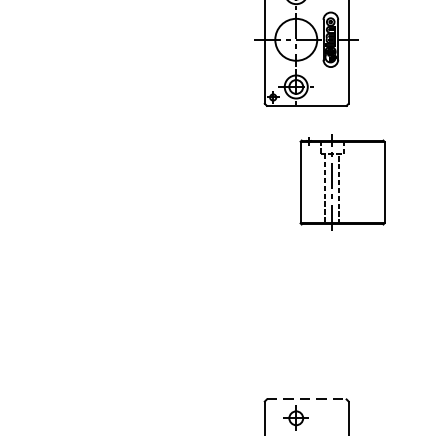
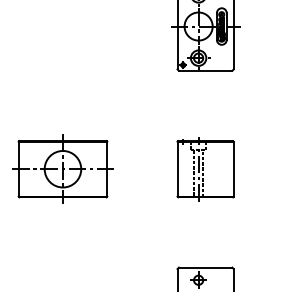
part: (342, 182) -> (205, 169), moved
part: (93, 251) -> (62, 168), added
line: (306, 399) -> (205, 267), dashed -> solid

